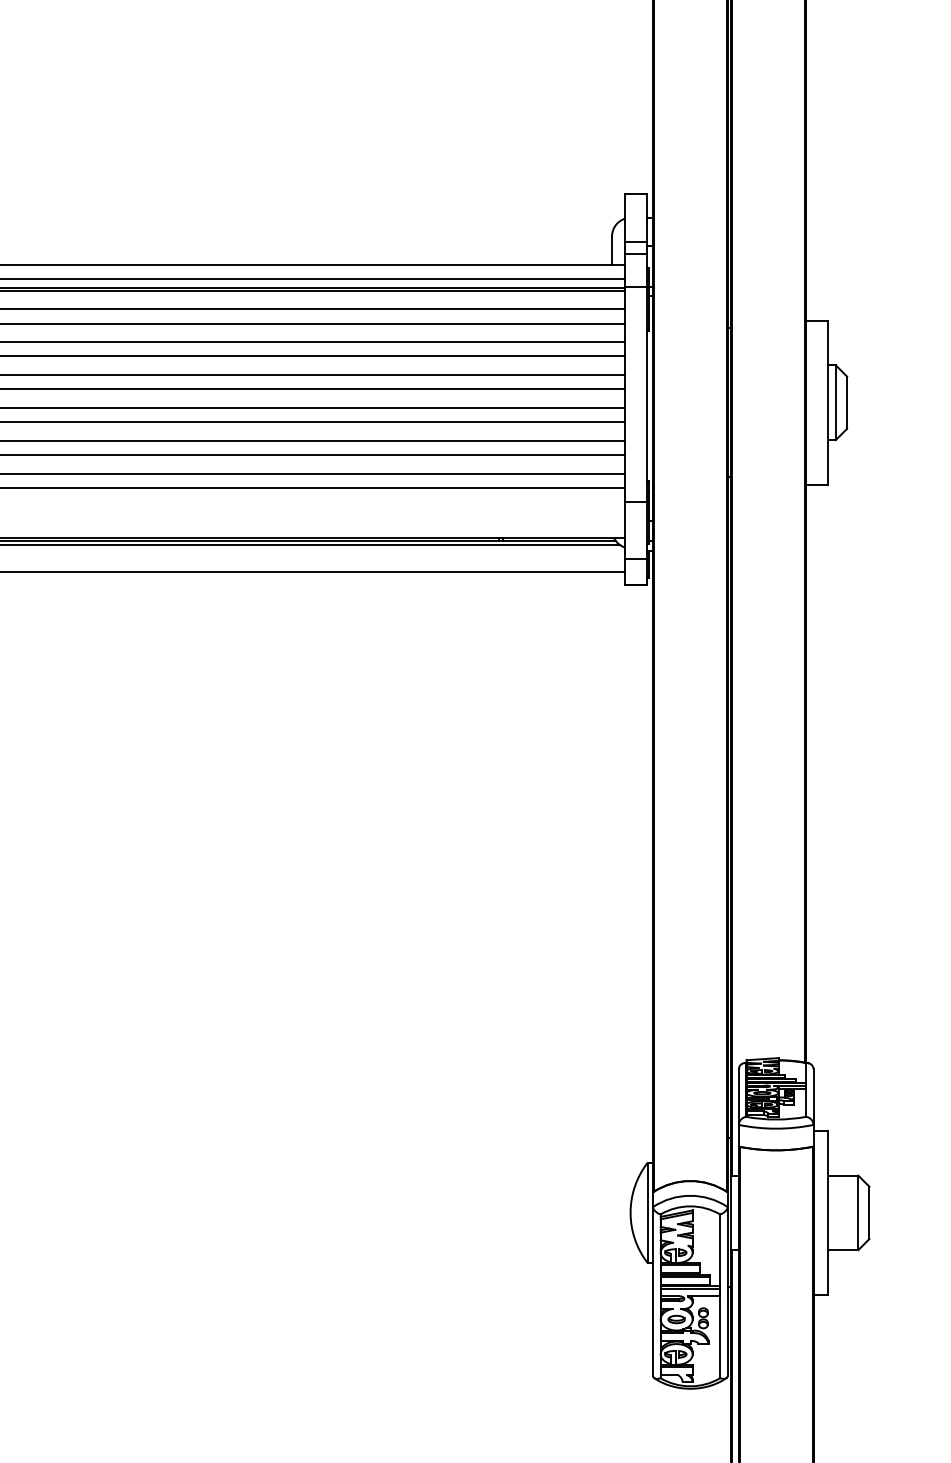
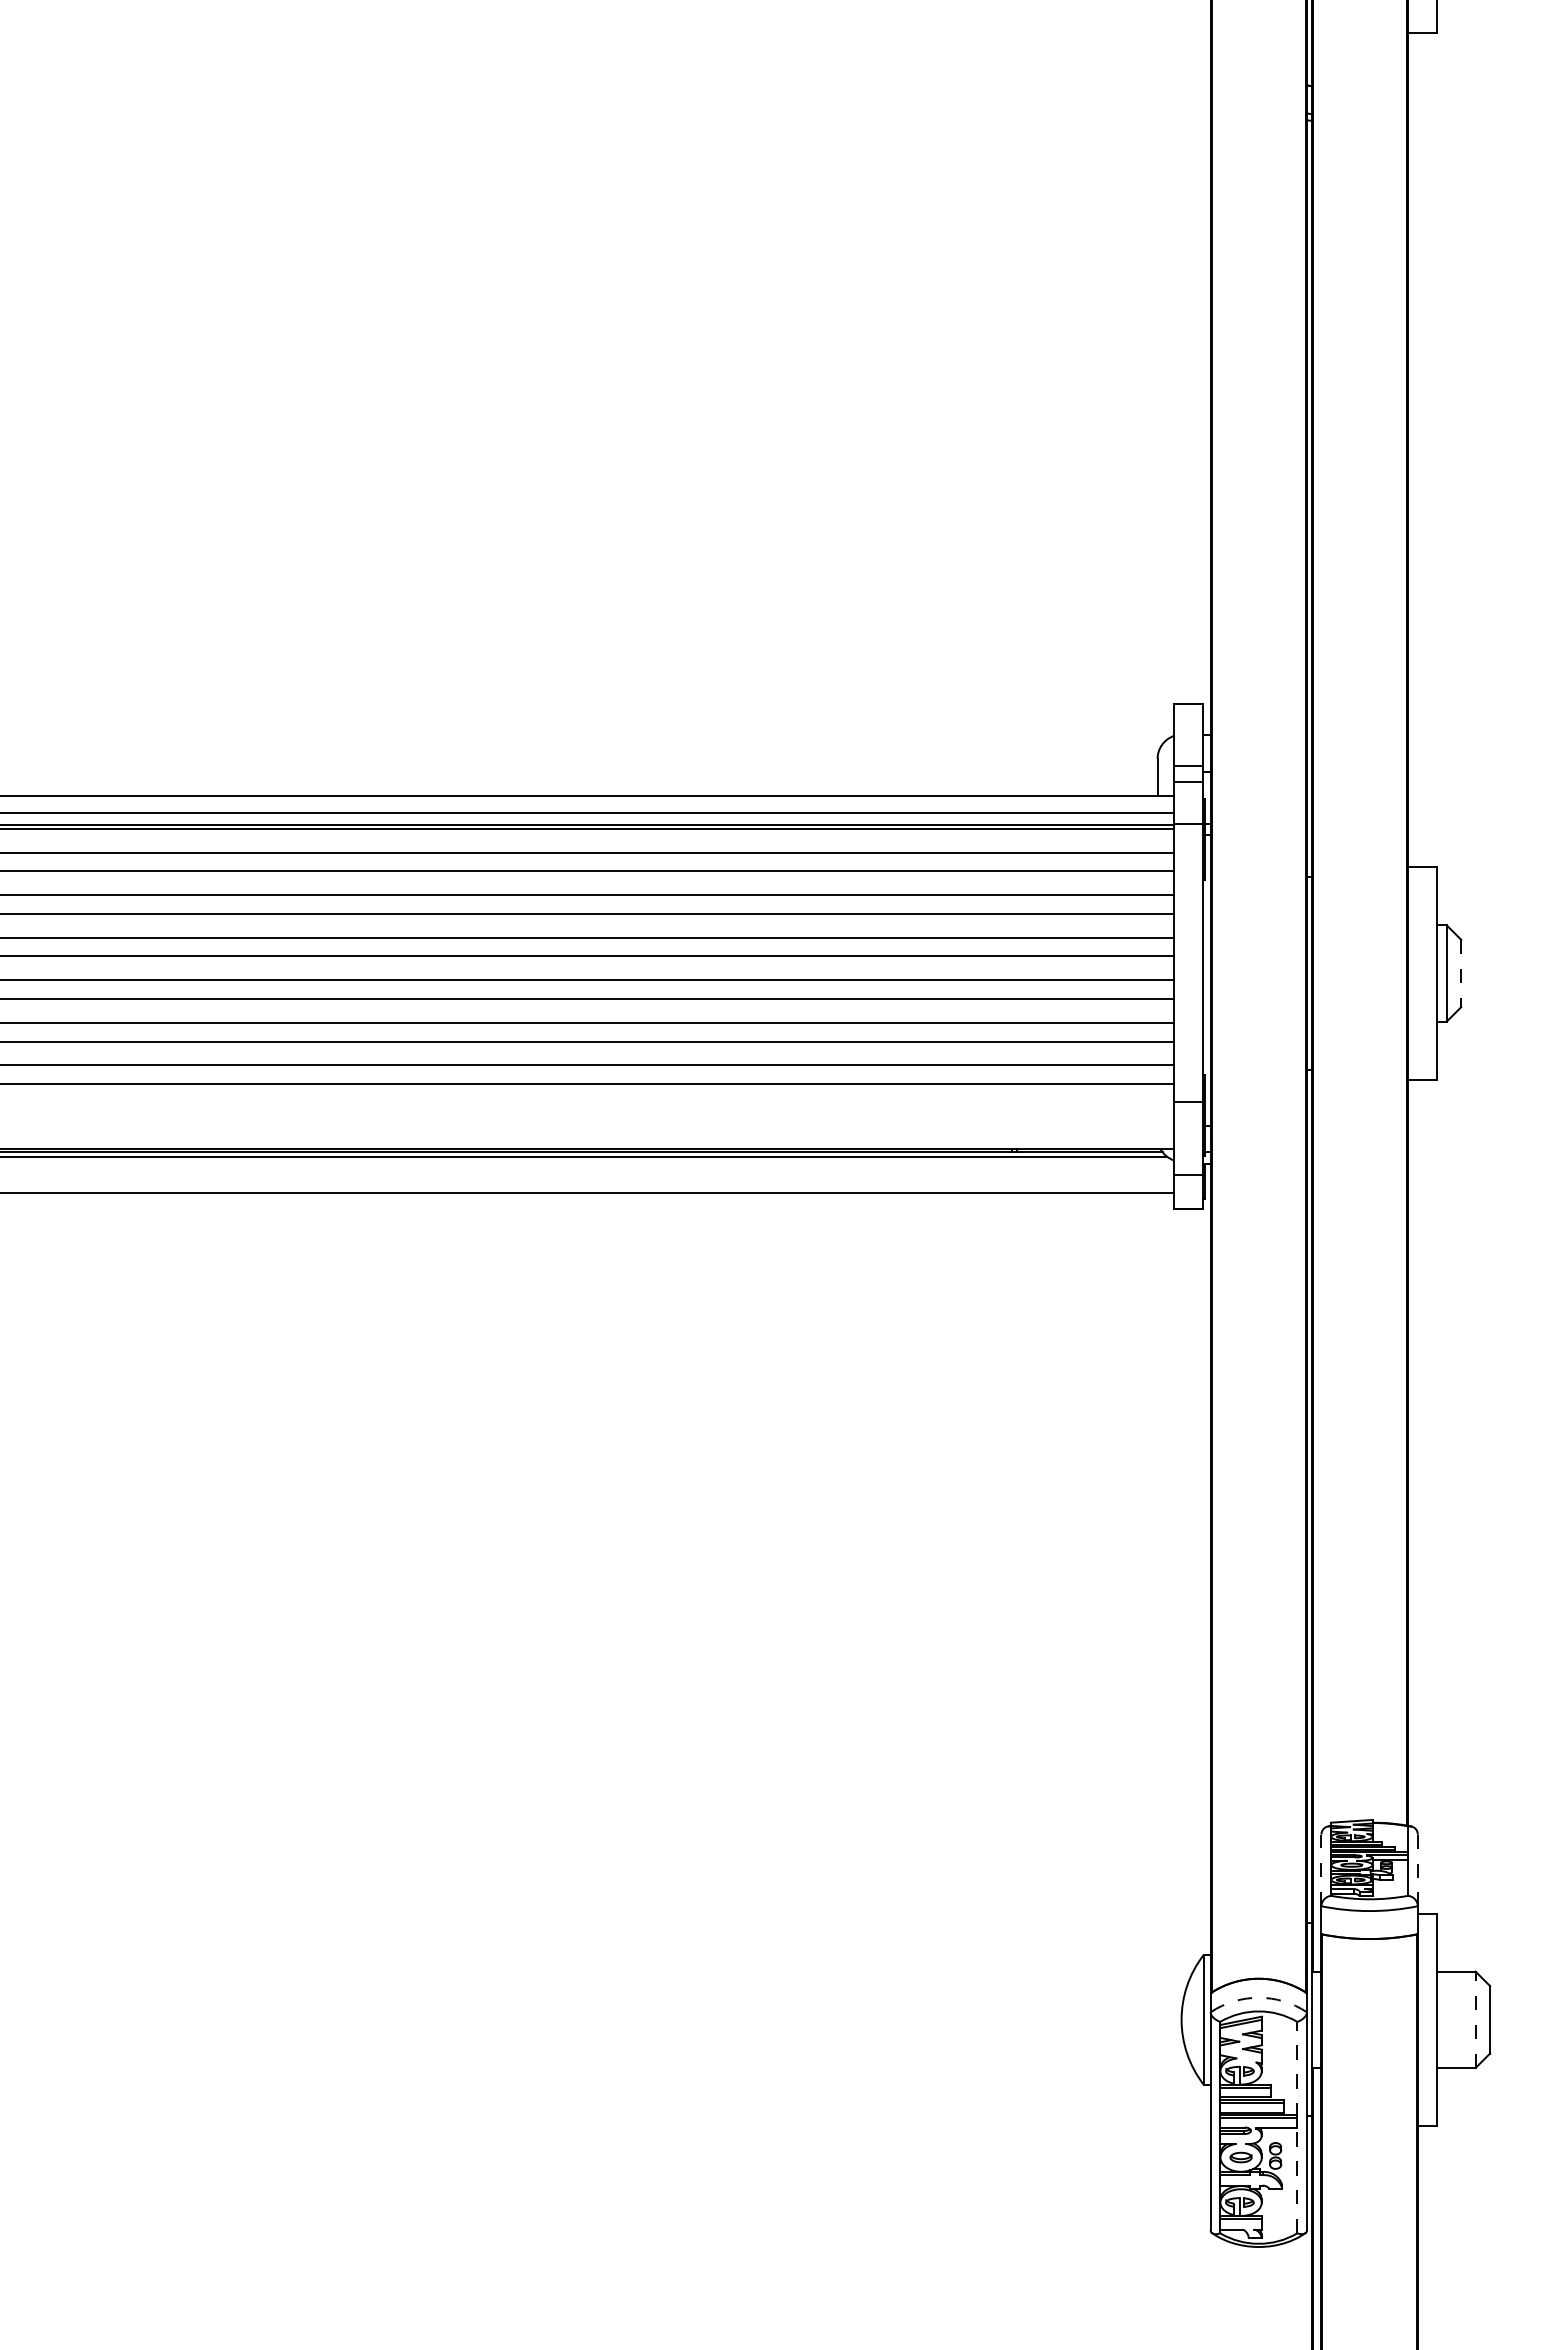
line: (847, 402) -> (1461, 973), solid -> dashed
line: (738, 1097) -> (1321, 1870), solid -> dashed
line: (813, 1097) -> (1417, 1870), solid -> dashed
arc: (690, 1195) -> (1258, 1997), solid -> dashed
line: (858, 1212) -> (1475, 2019), solid -> dashed
line: (720, 1296) -> (1297, 2127), solid -> dashed

